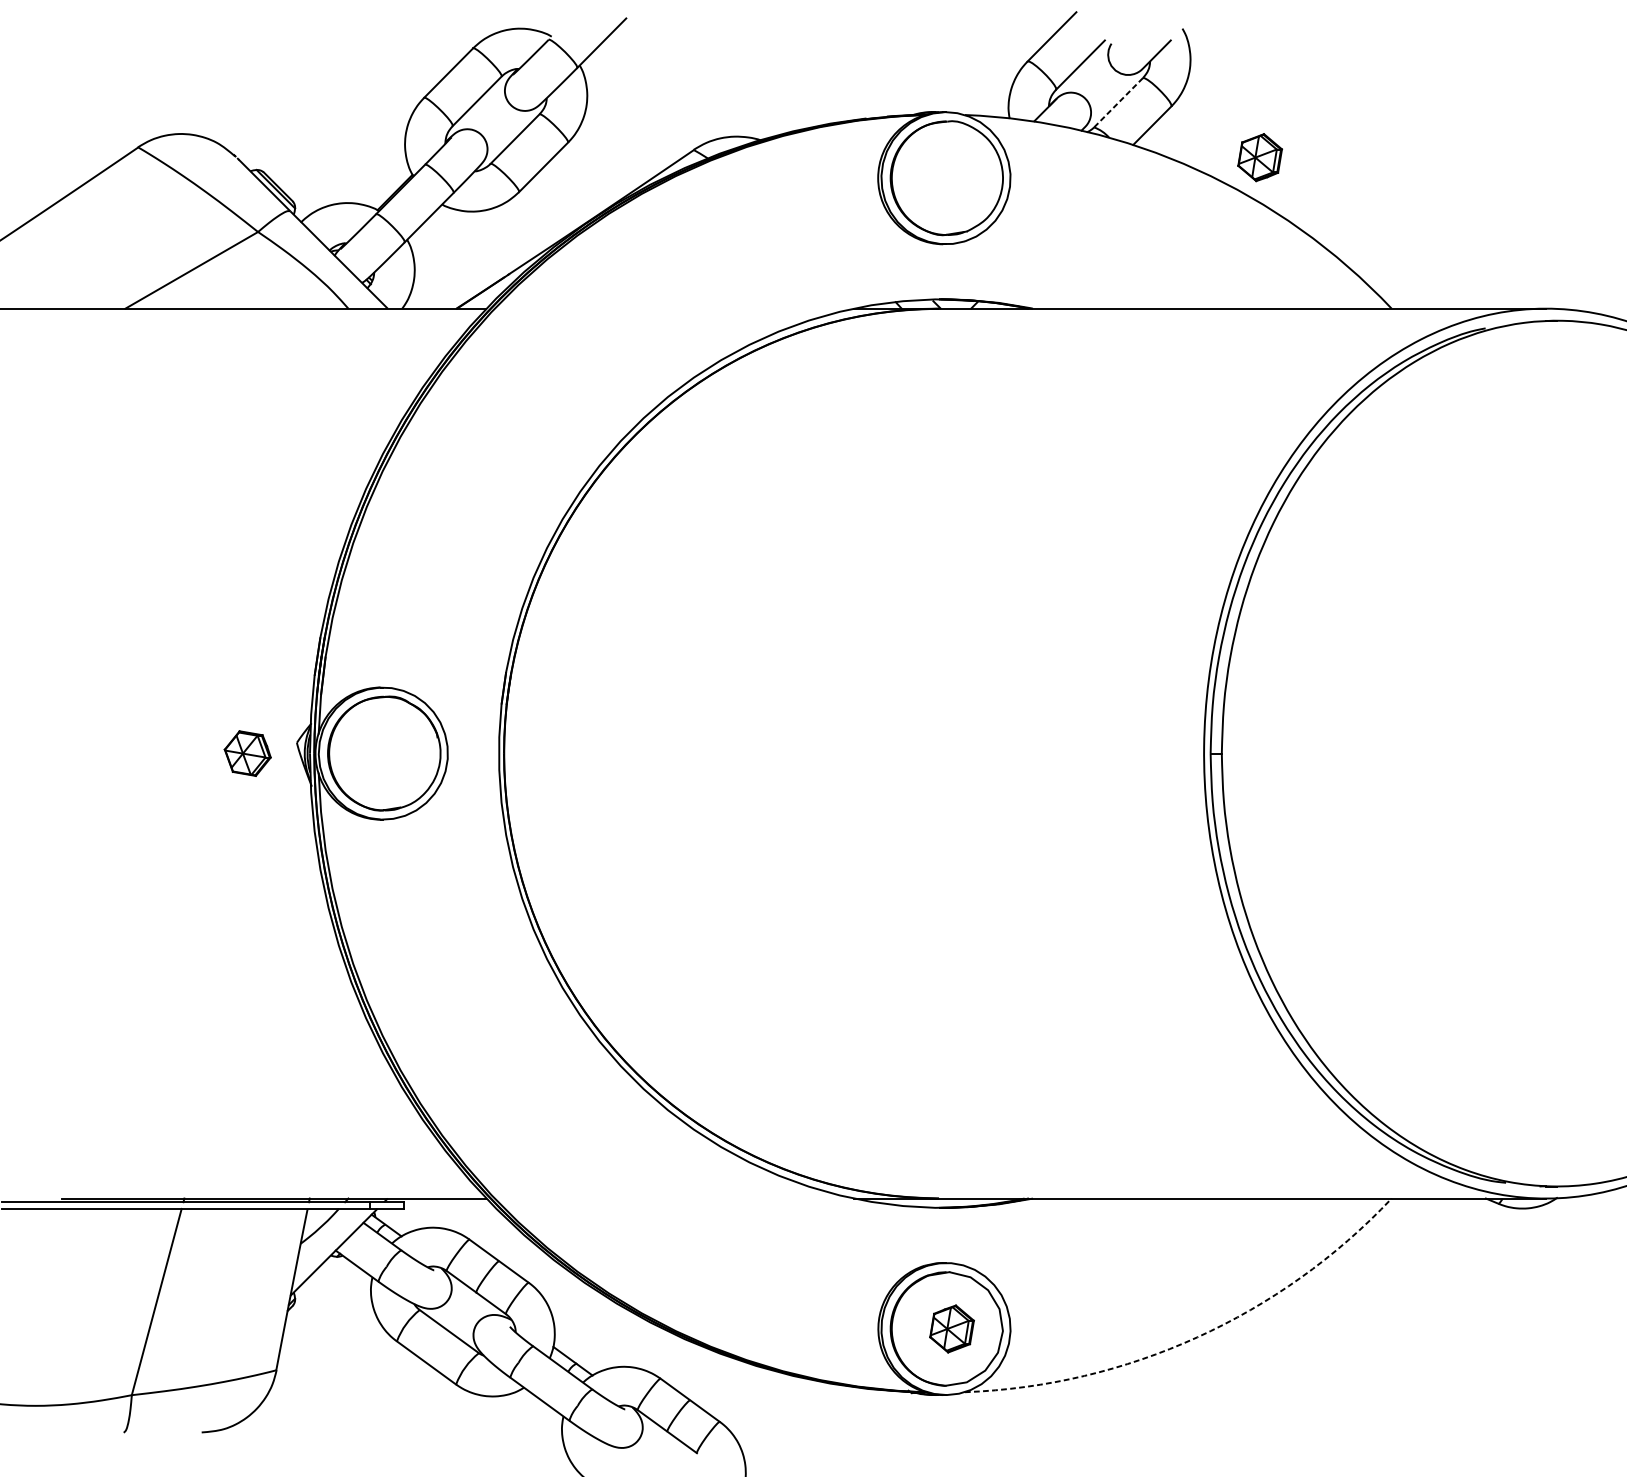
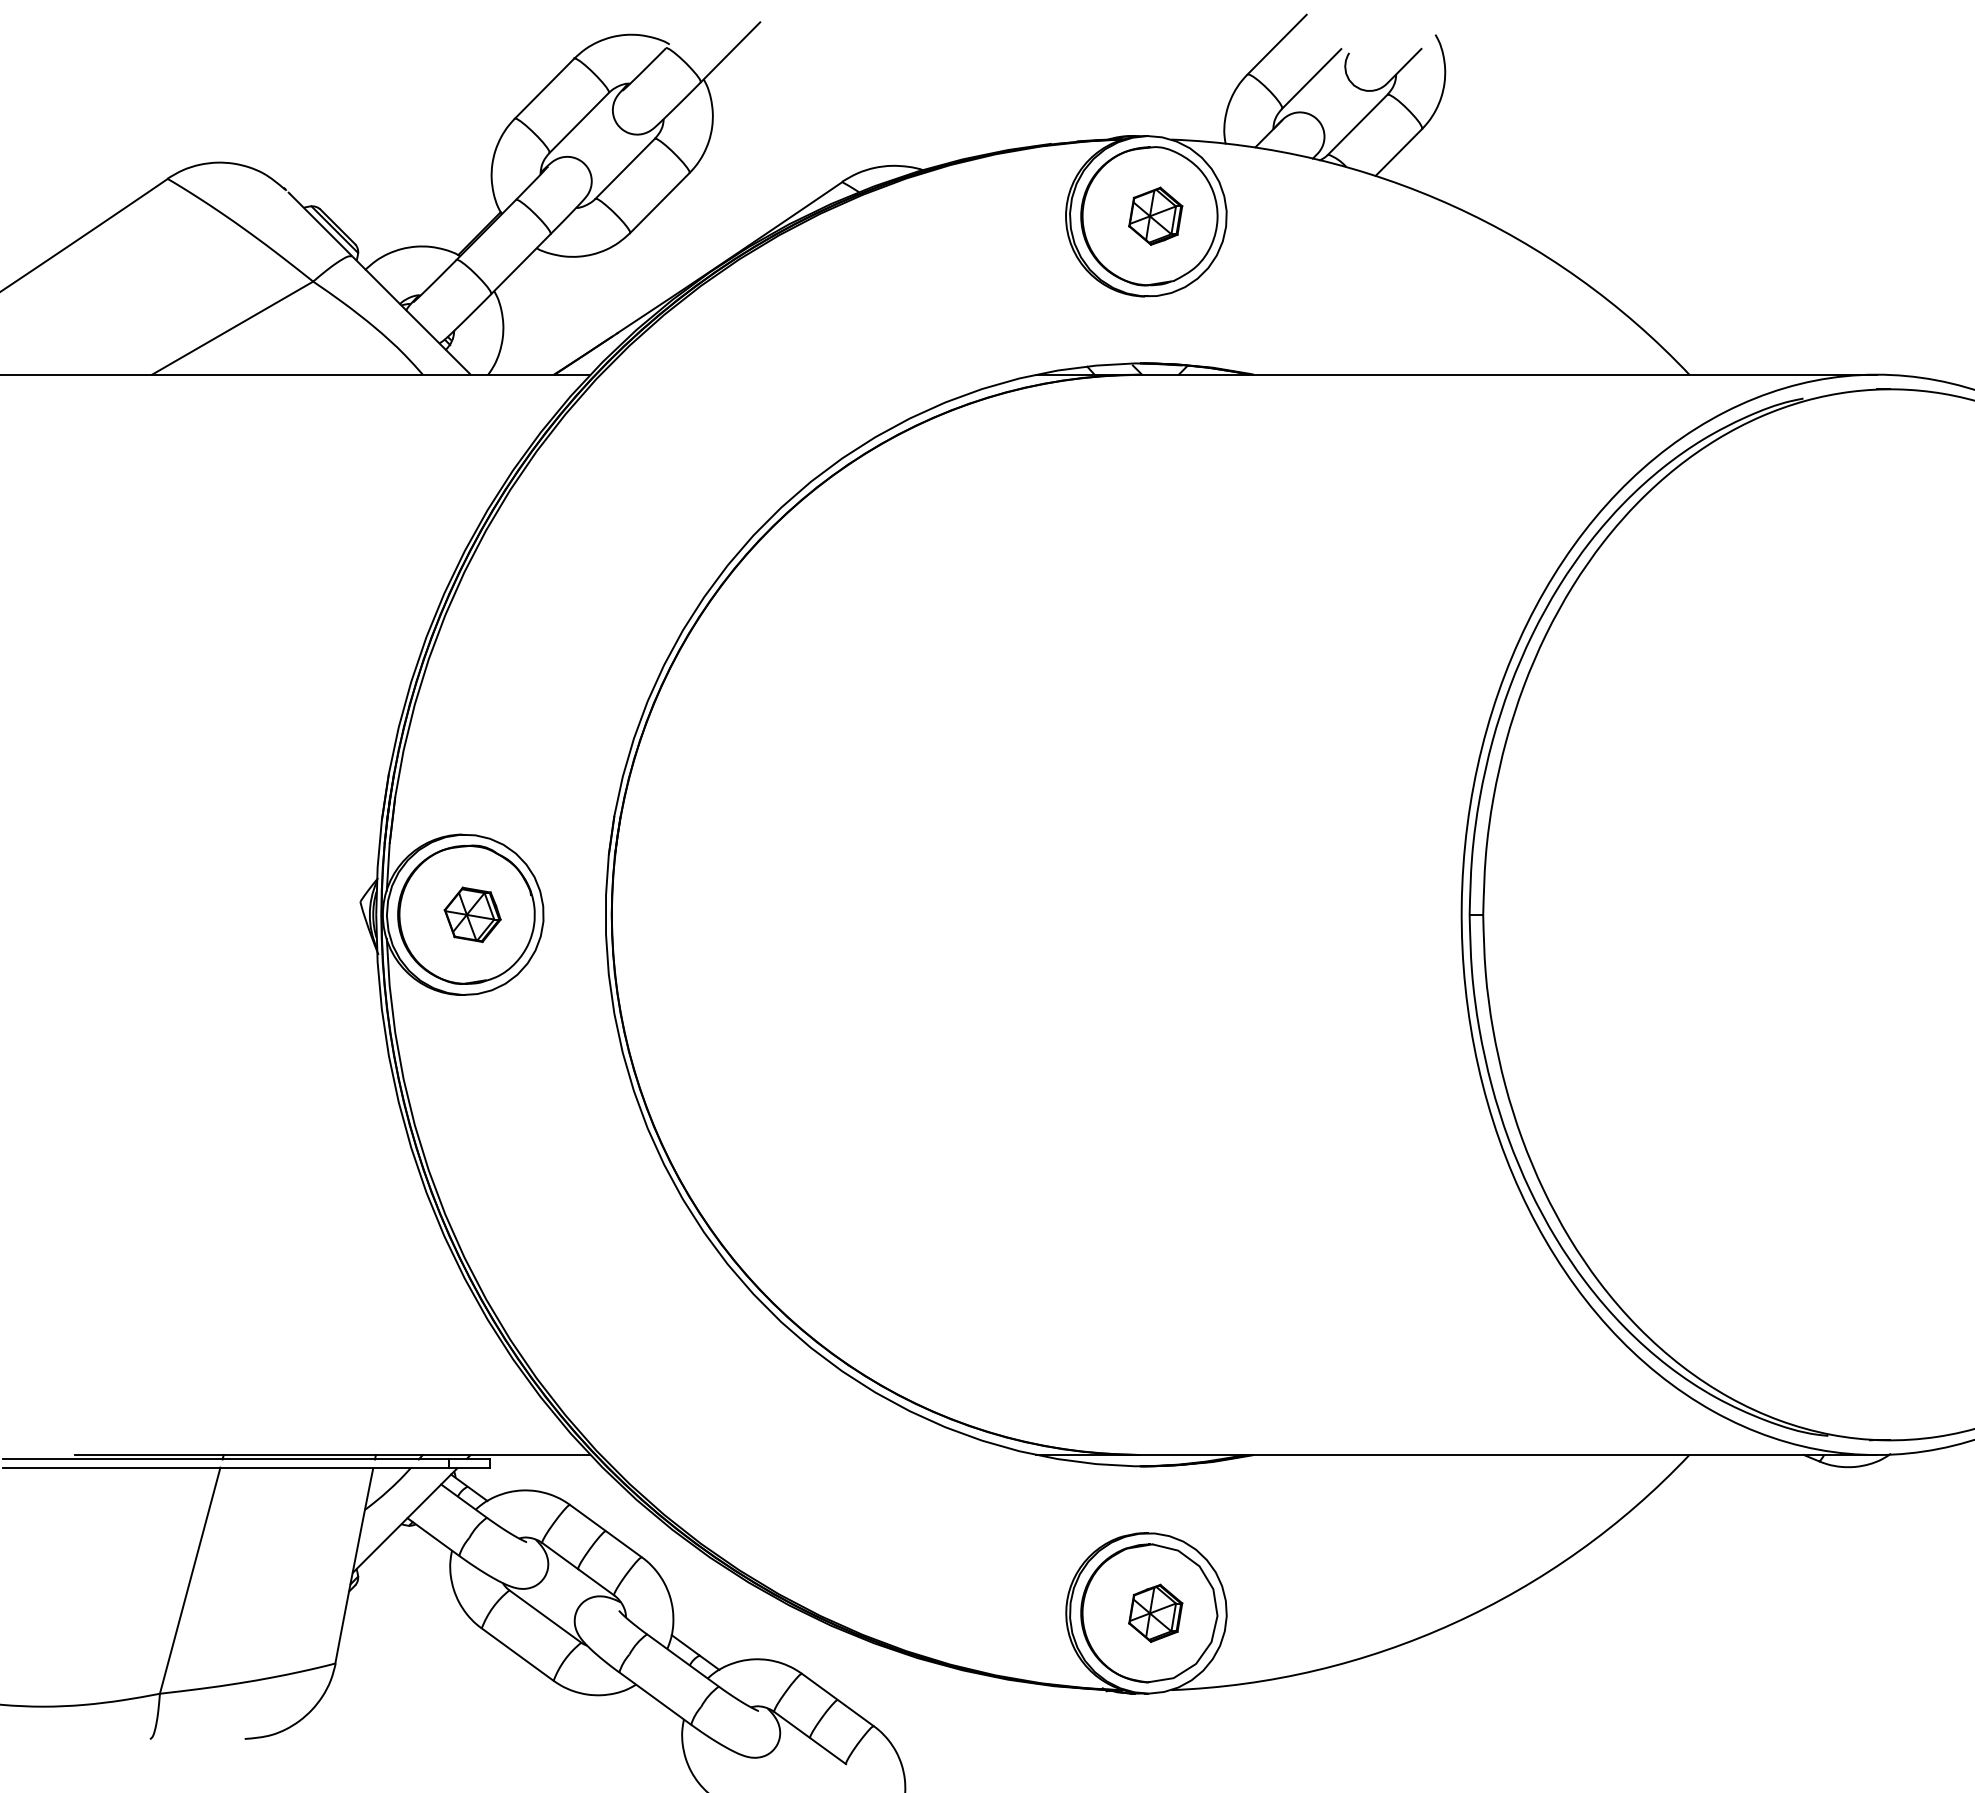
line: (1118, 103) -> (1357, 125), dashed -> solid
part: (1259, 156) -> (1155, 215), moved
part: (247, 753) -> (472, 914), moved
arc: (1197, 1337) -> (1453, 1623), dashed -> solid

